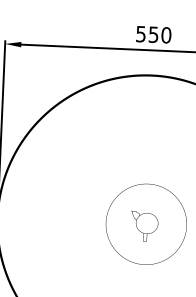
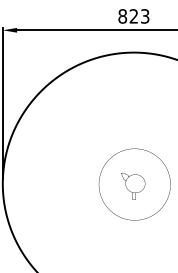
text: (153, 34) -> (133, 16), 550 -> 823

